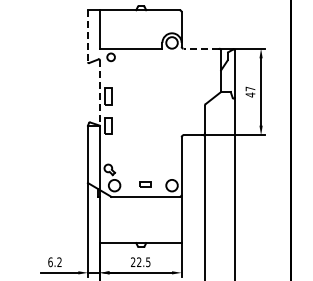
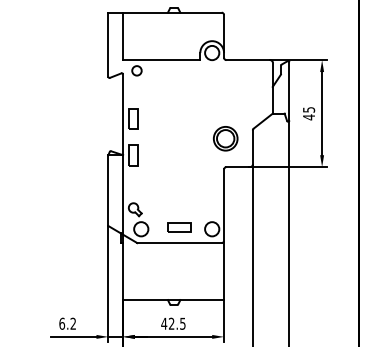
line: (87, 36) -> (107, 45), dashed -> solid
line: (201, 48) -> (248, 59), dashed -> solid
text: (250, 88) -> (309, 109), 47 -> 45
line: (99, 92) -> (122, 114), dashed -> solid
part: (182, 111) -> (225, 137), added
part: (145, 184) -> (179, 227), size x1.67
text: (132, 261) -> (163, 322), 22.5 -> 42.5

